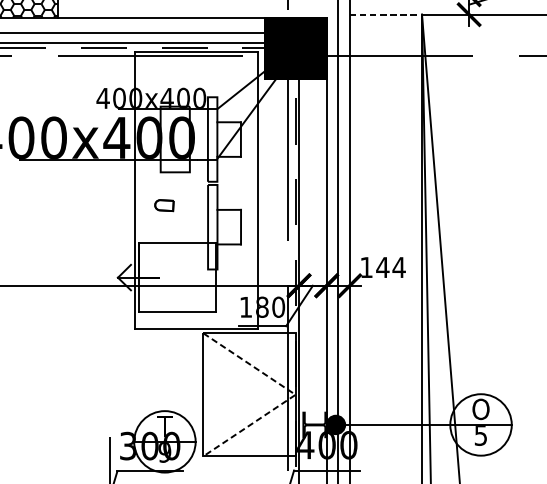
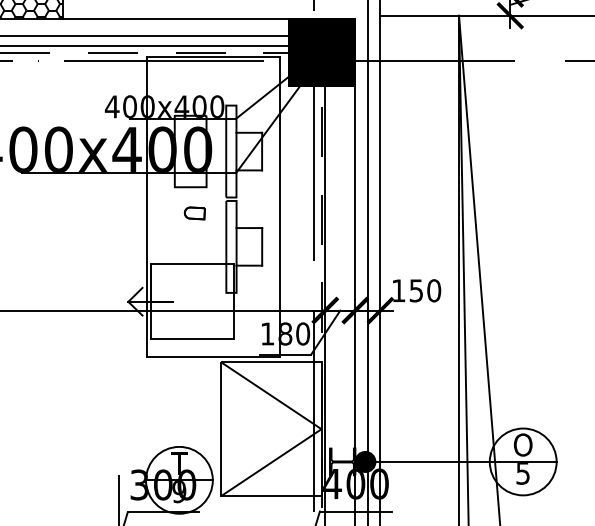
line: (386, 14) -> (420, 15), dashed -> solid
part: (164, 205) -> (194, 213), moved
text: (391, 267) -> (425, 290), 144 -> 150
line: (295, 395) -> (321, 429), dashed -> solid

